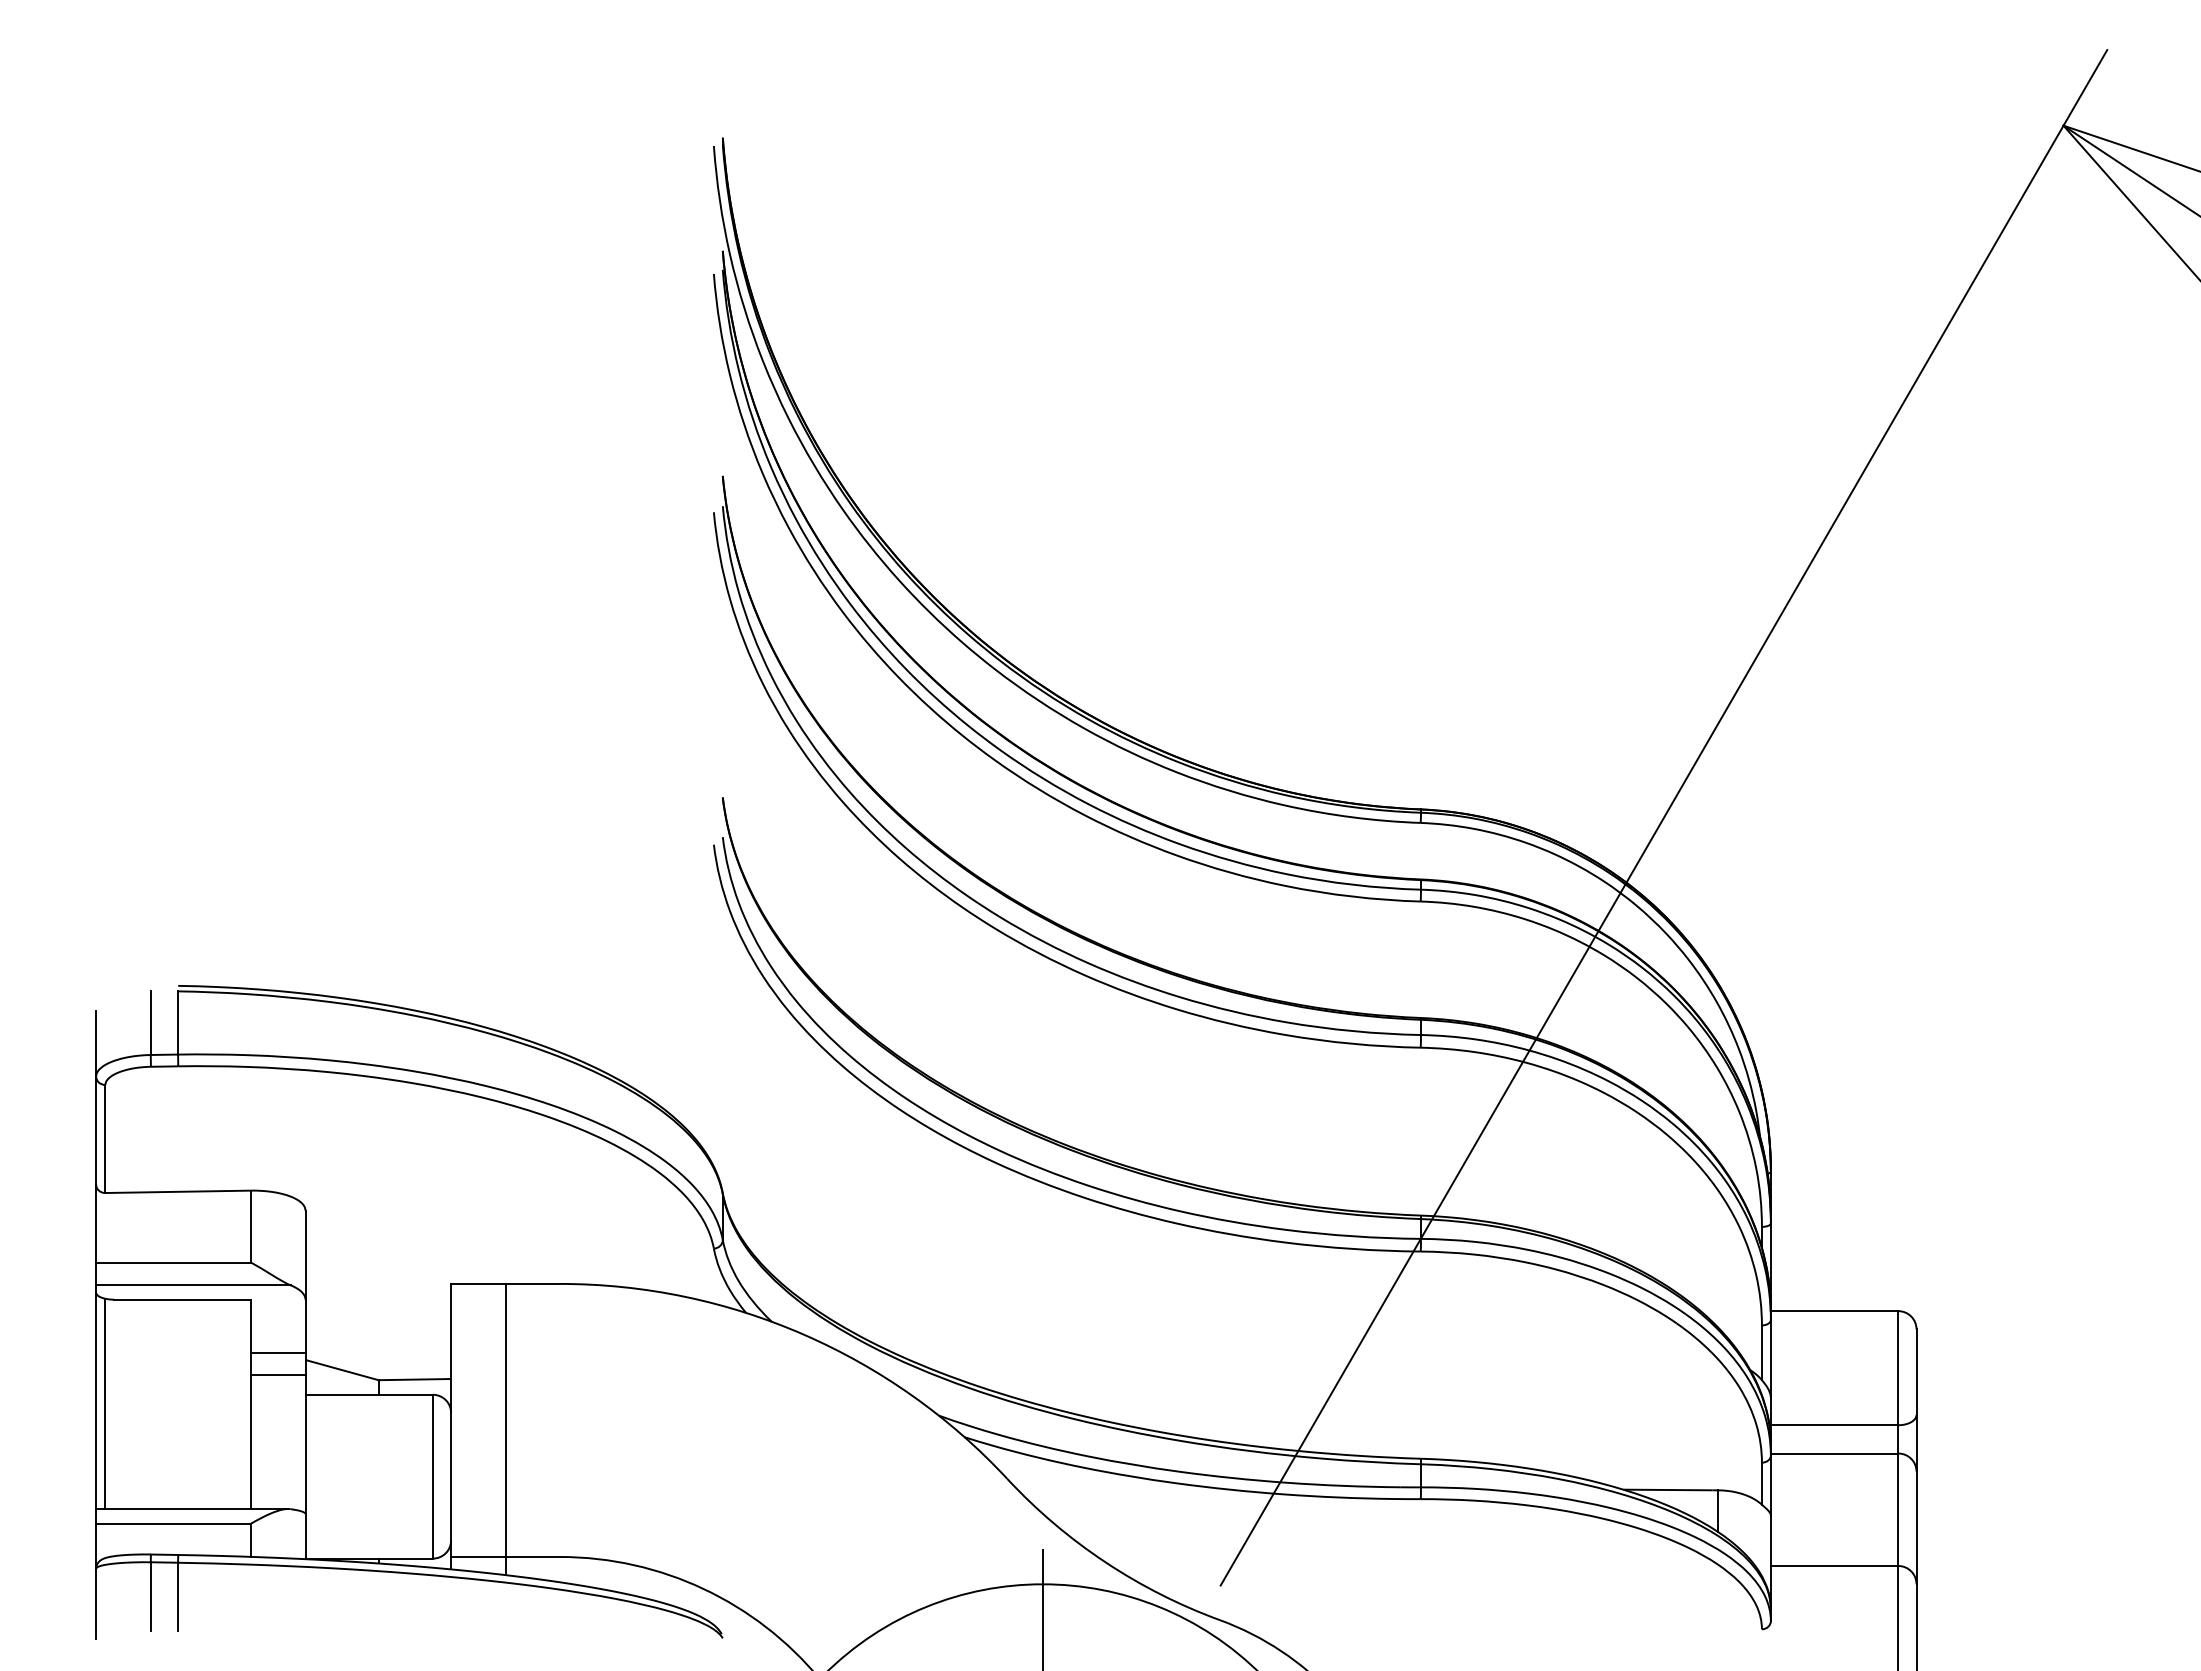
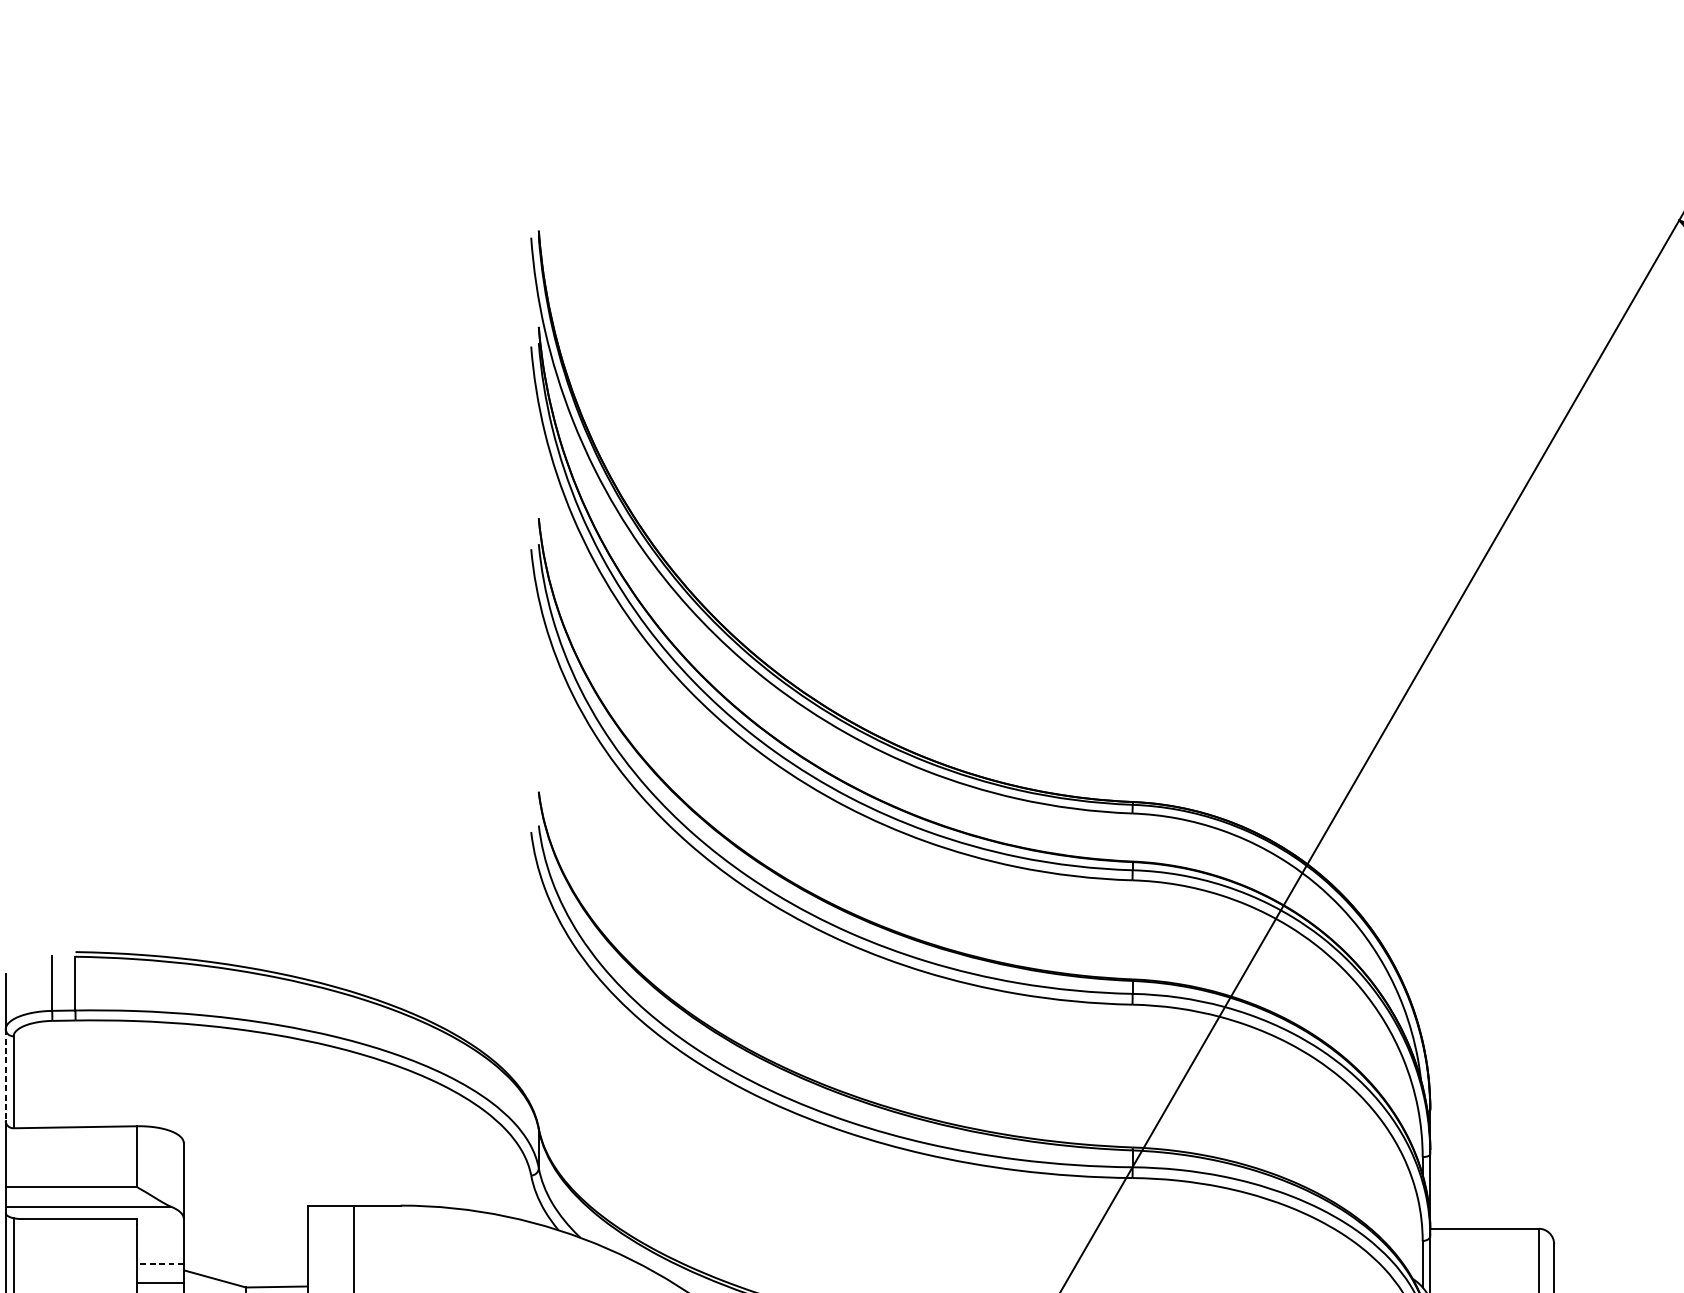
line: (96, 1131) -> (6, 1075), solid -> dashed
line: (277, 1352) -> (160, 1263), solid -> dashed

